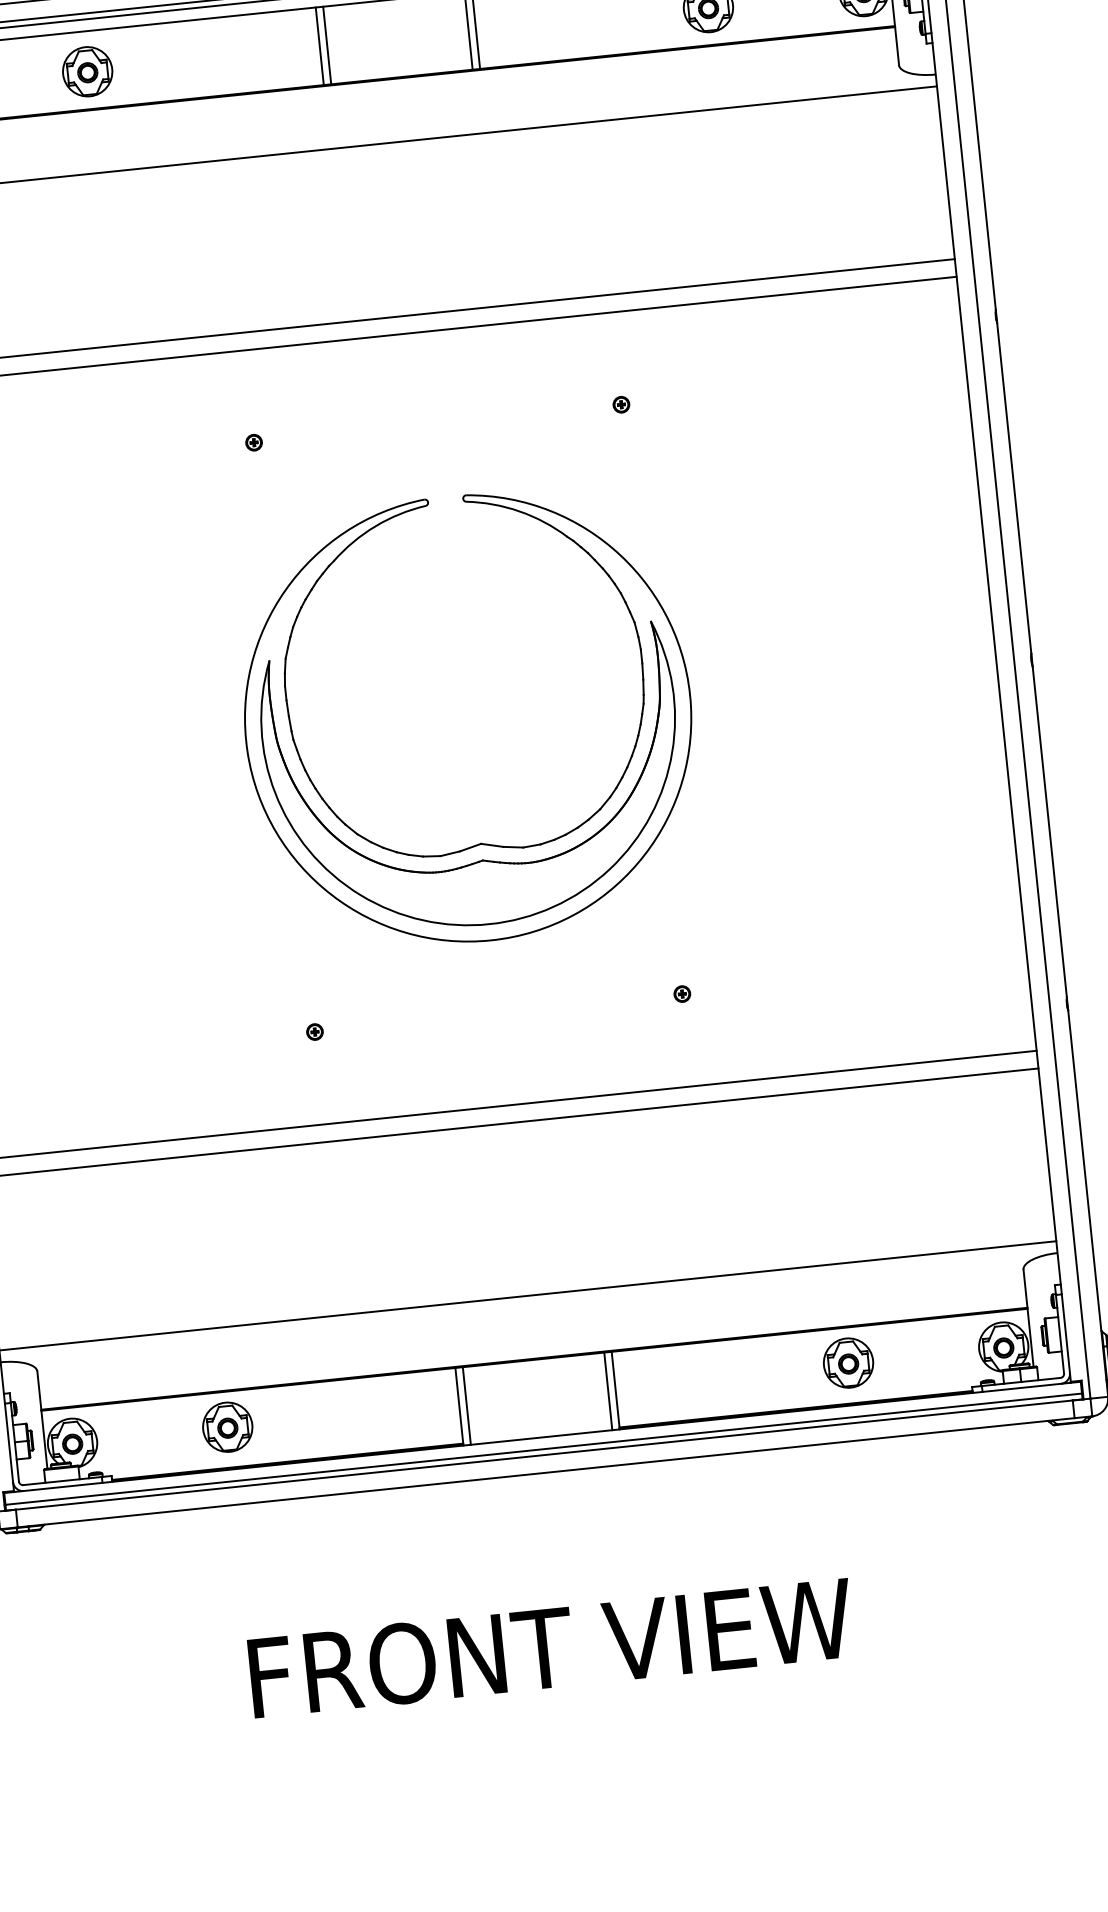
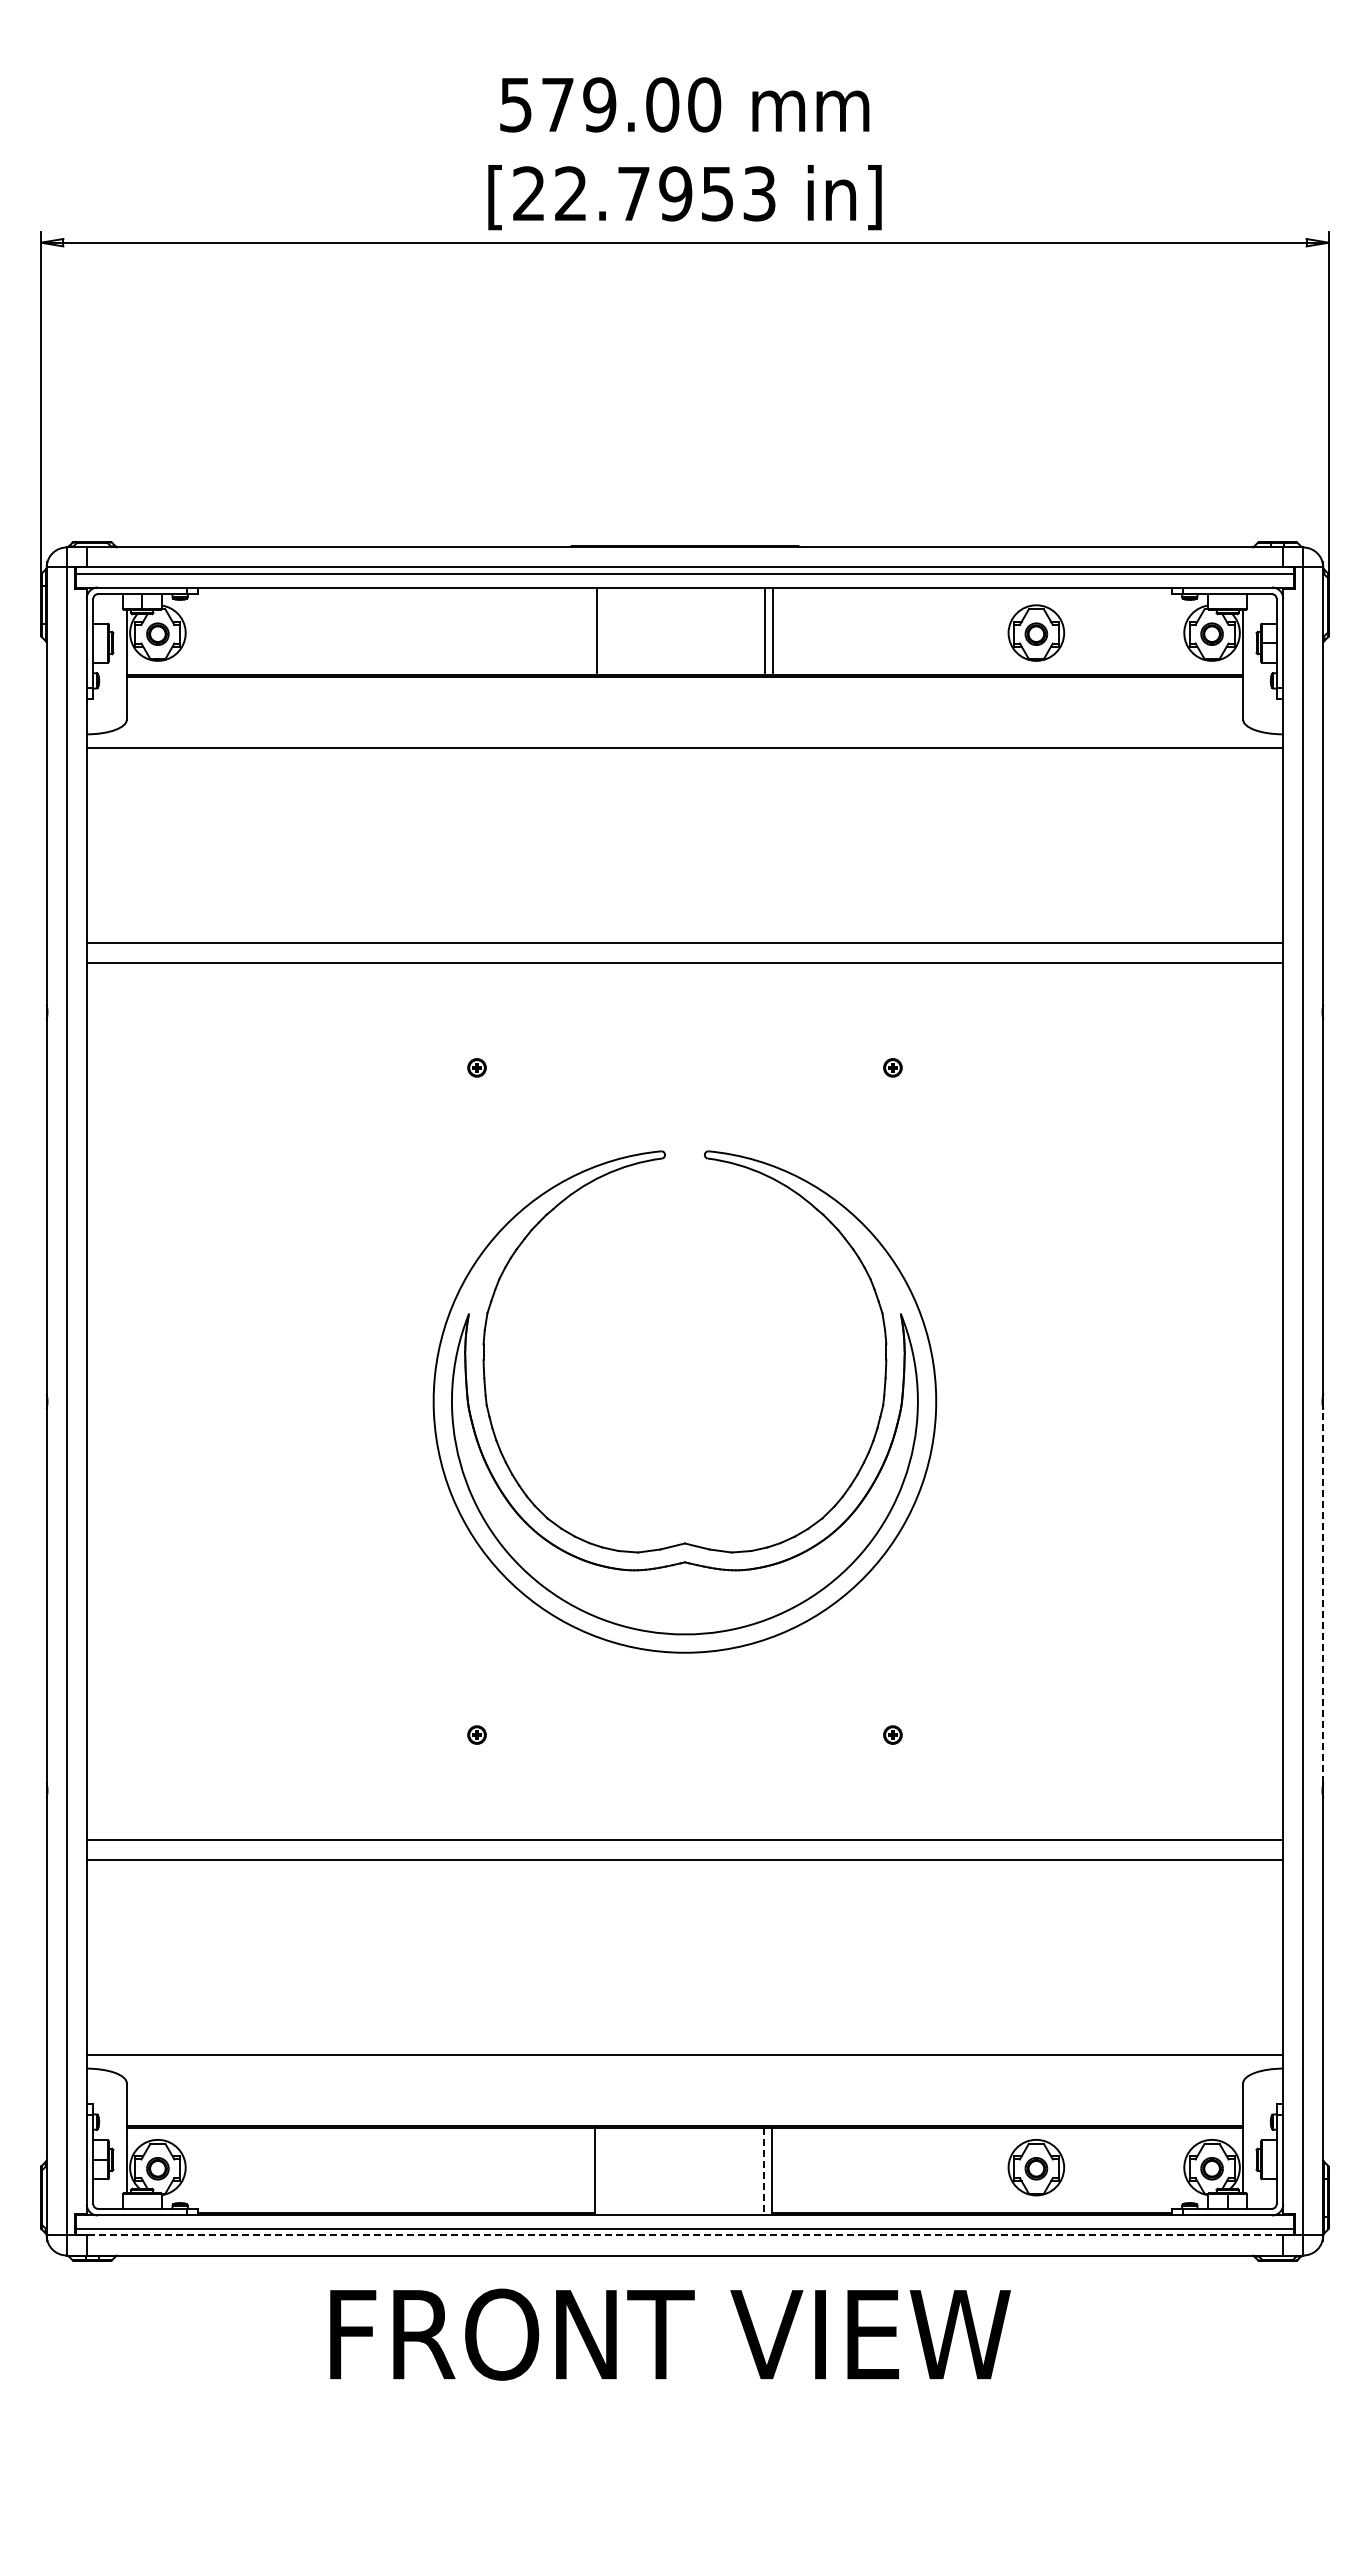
line: (326, 45) -> (604, 631), removed
part: (87, 71) -> (333, 632), removed
line: (1049, 831) -> (1323, 1595), solid -> dashed
line: (607, 1391) -> (763, 2171), solid -> dashed
line: (466, 1406) -> (603, 2171), removed
part: (227, 1427) -> (333, 2167), removed
line: (543, 1455) -> (684, 2235), solid -> dashed
text: (551, 1648) -> (670, 2334), moved

